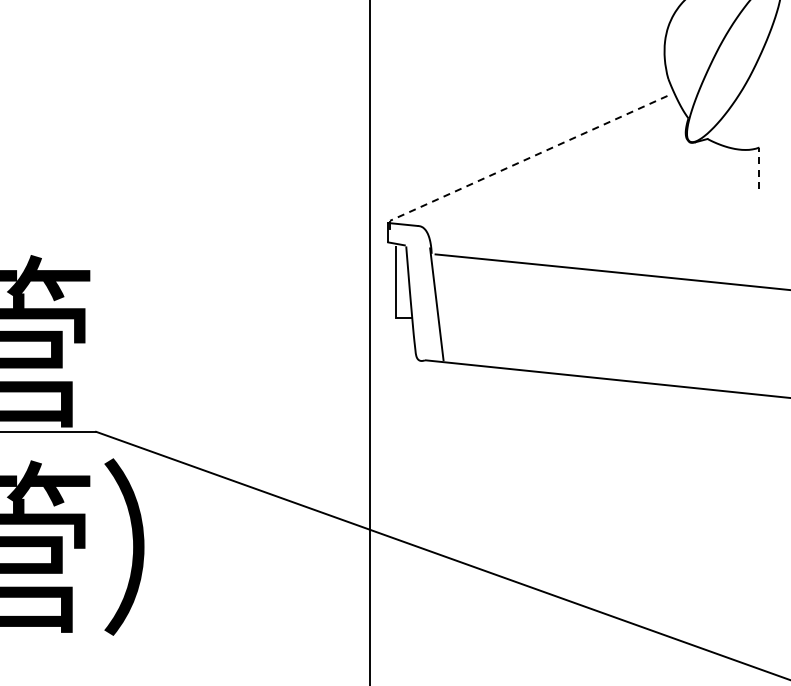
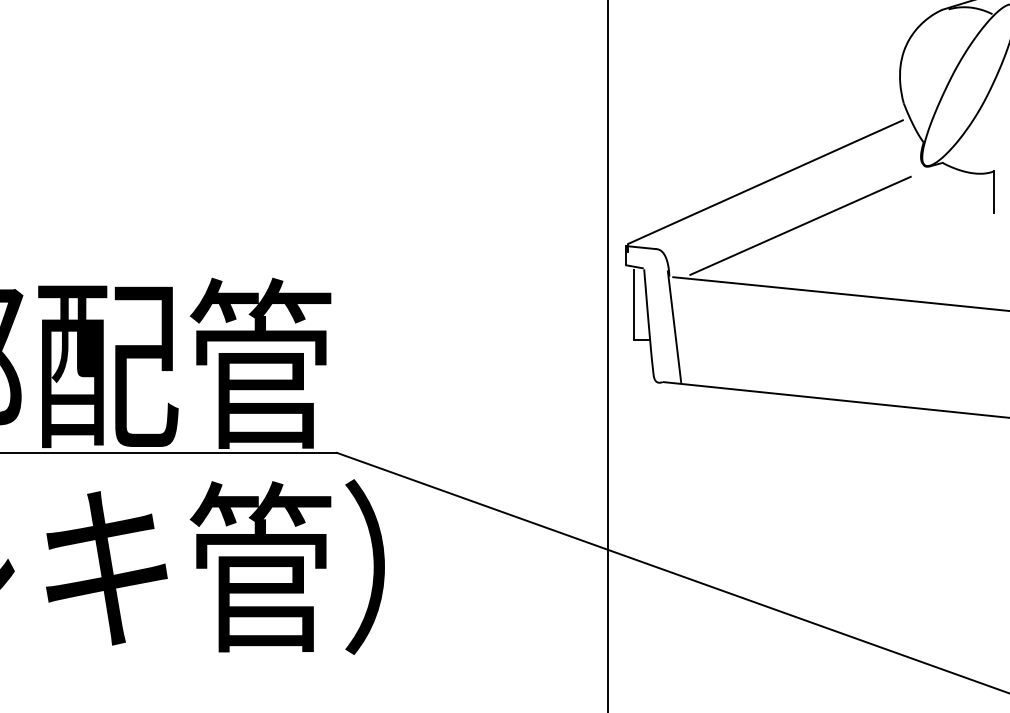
line: (528, 158) -> (765, 182), dashed -> solid
line: (758, 168) -> (993, 192), dashed -> solid
line: (564, 202) -> (800, 225), added

